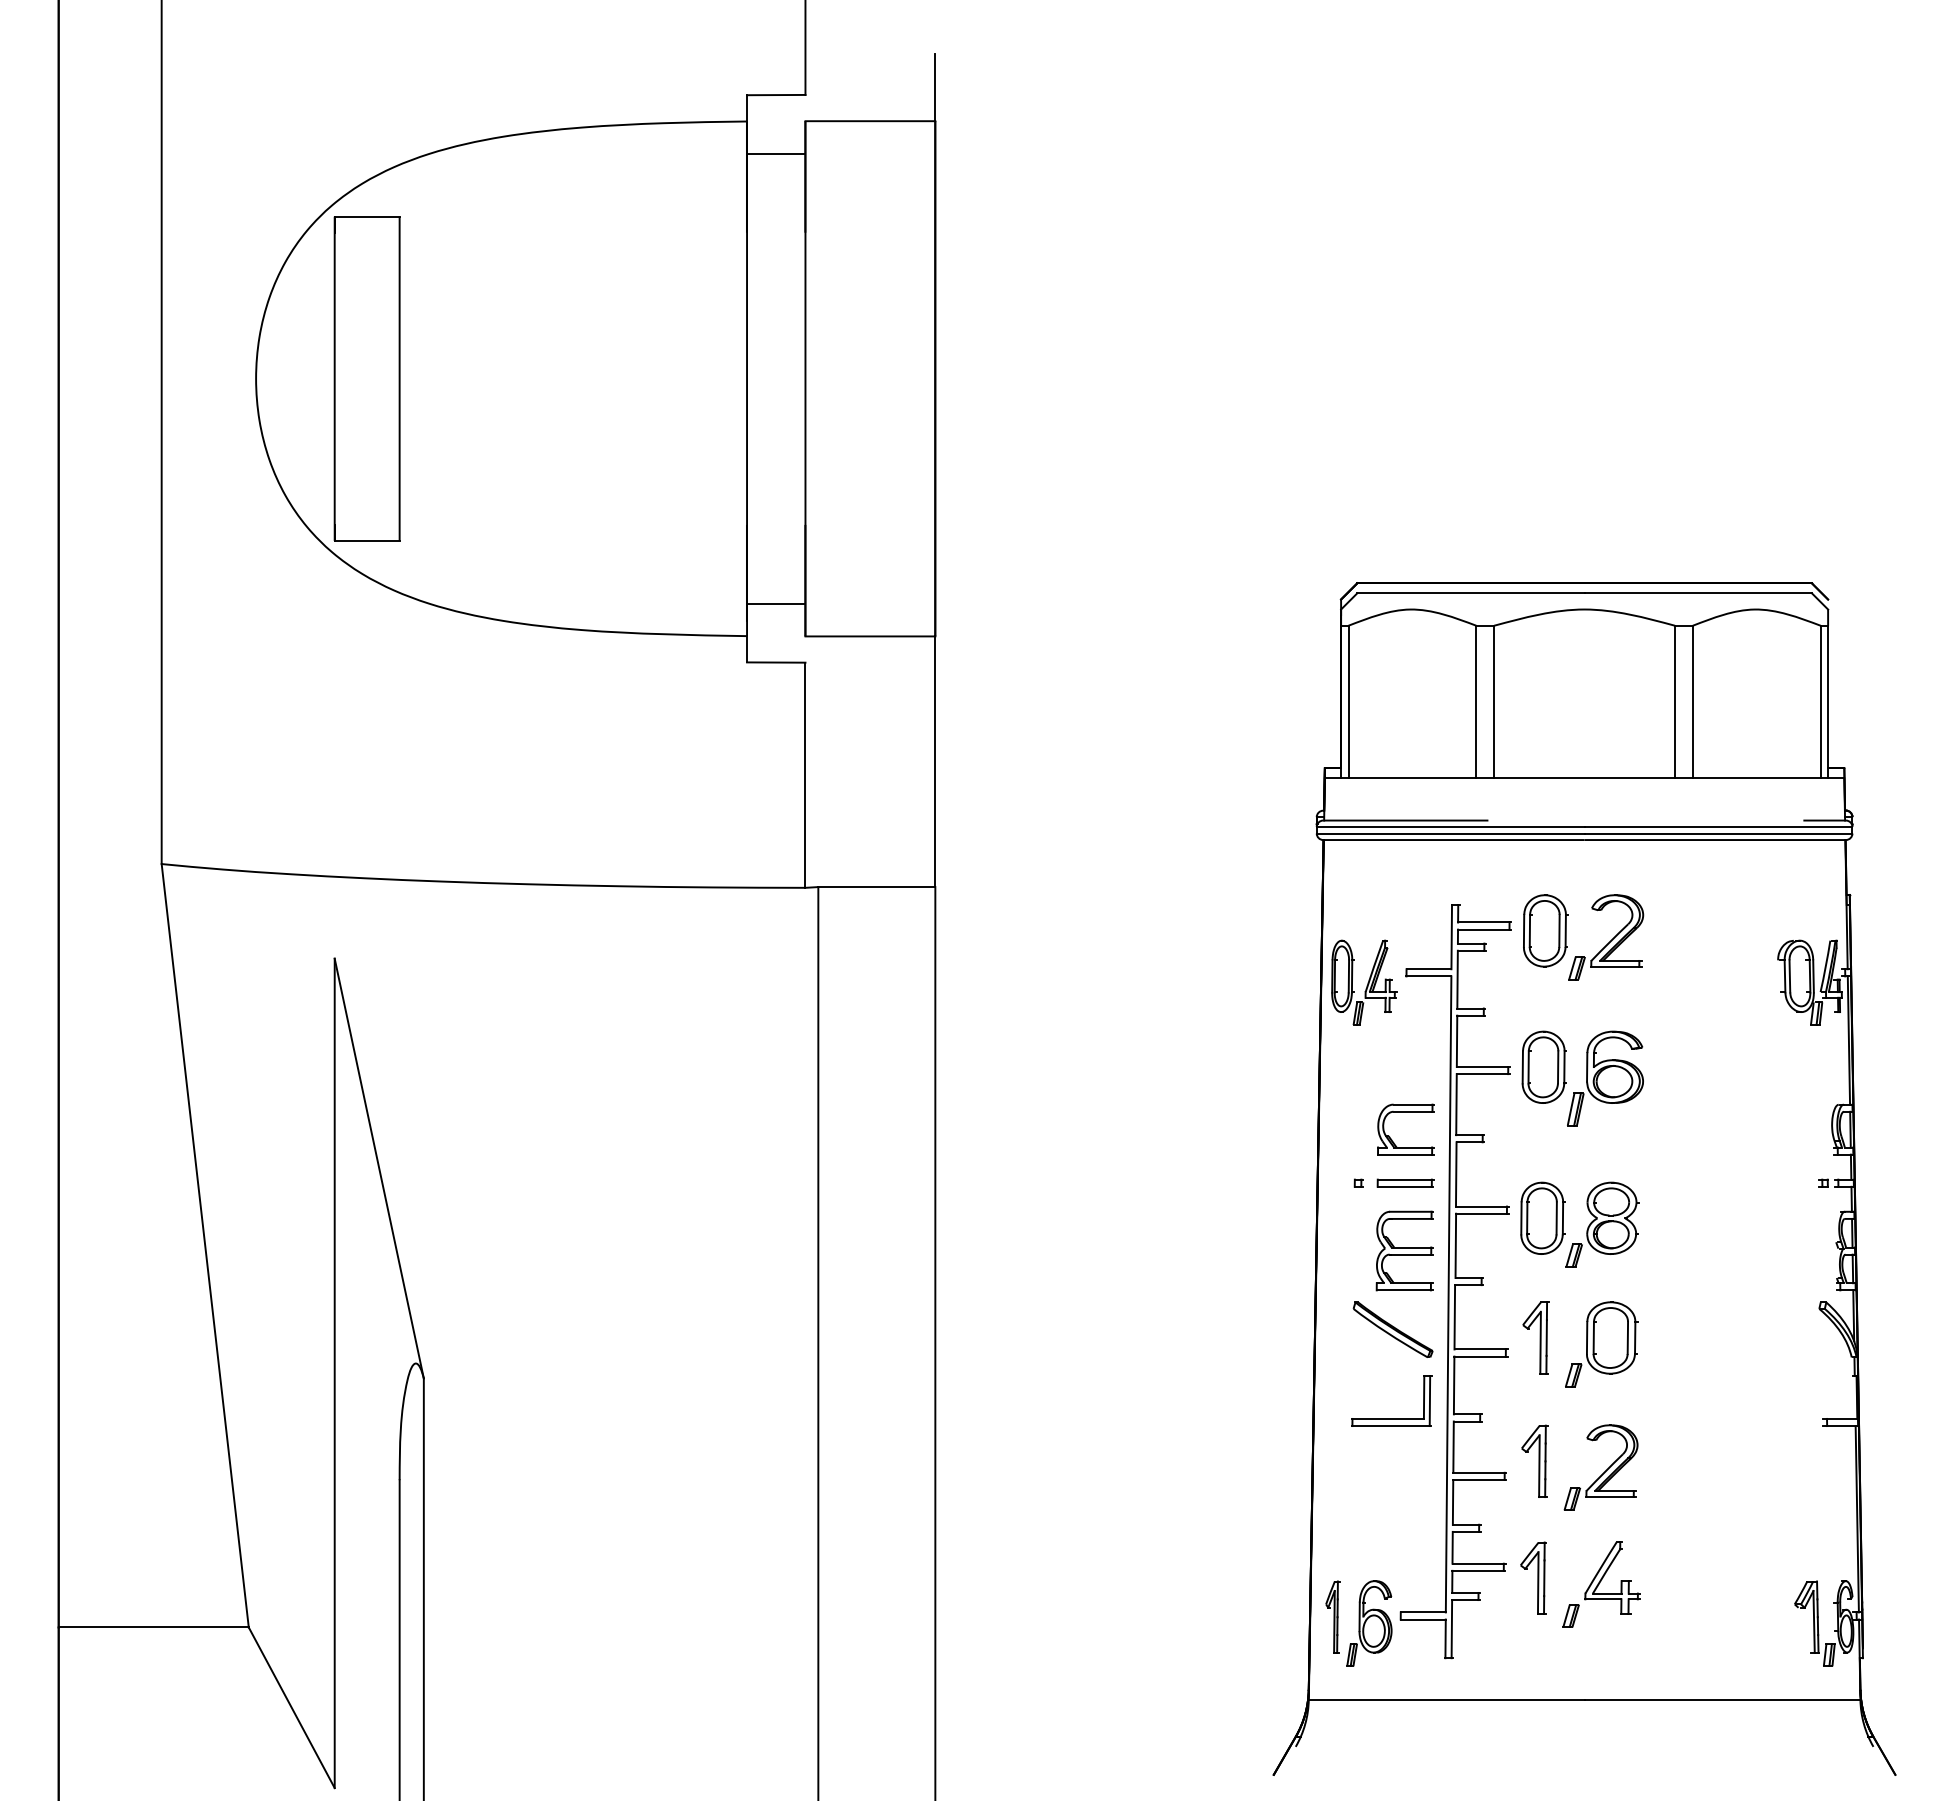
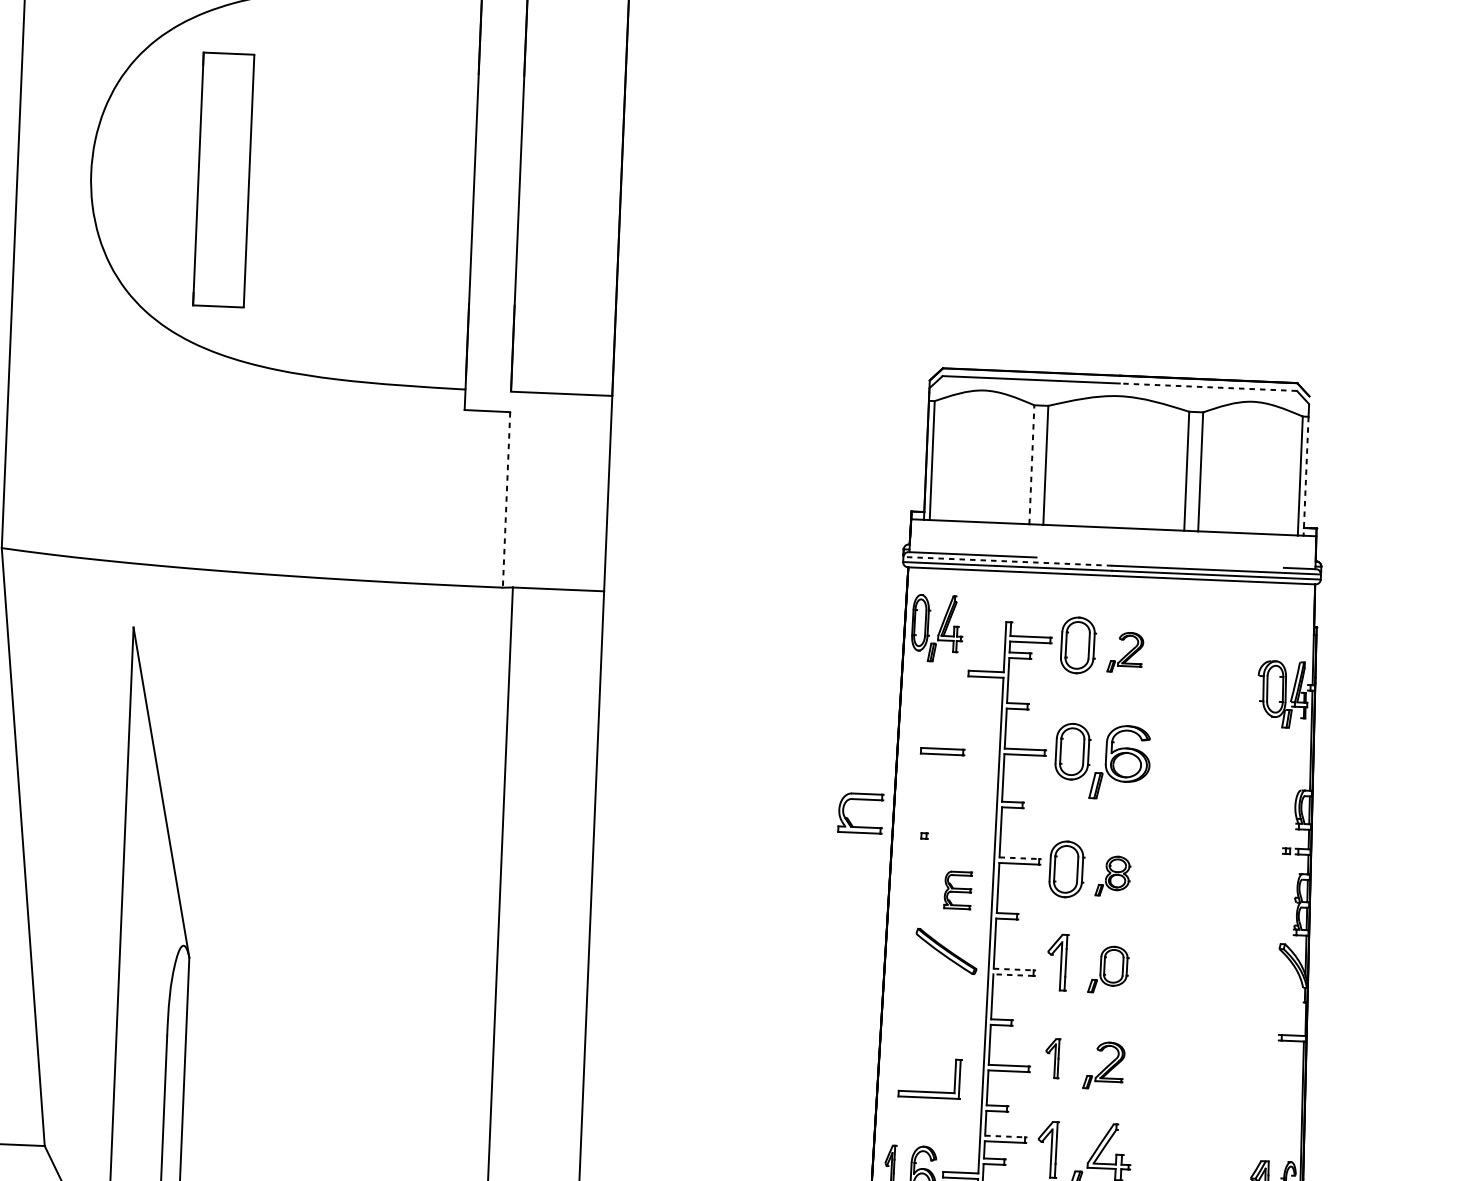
line: (776, 153) -> (504, 14), removed
part: (366, 378) -> (223, 179), moved
line: (1698, 593) -> (1208, 387), solid -> dashed
line: (776, 603) -> (489, 365), removed
line: (1476, 701) -> (1032, 464), solid -> dashed
line: (1828, 702) -> (1306, 476), solid -> dashed
line: (805, 775) -> (506, 500), solid -> dashed
line: (1450, 827) -> (1007, 561), solid -> dashed
part: (1606, 937) -> (1125, 652), size x0.6
part: (1364, 982) -> (937, 628), moved
part: (1392, 1139) -> (849, 820), moved
part: (1405, 1182) -> (942, 751), moved
line: (1481, 1206) -> (1019, 858), solid -> dashed
part: (1602, 1224) -> (1113, 876), size x0.6
part: (1404, 1250) -> (957, 889), size x0.6
part: (1601, 1344) -> (1108, 969), size x0.7
line: (1480, 1349) -> (1013, 969), solid -> dashed
line: (1480, 1356) -> (1013, 975), solid -> dashed
part: (1391, 1418) -> (929, 1091), moved
part: (1534, 1460) -> (1052, 1057), size x0.7
part: (1600, 1467) -> (1103, 1065), size x0.7
line: (1478, 1563) -> (1005, 1136), solid -> dashed

